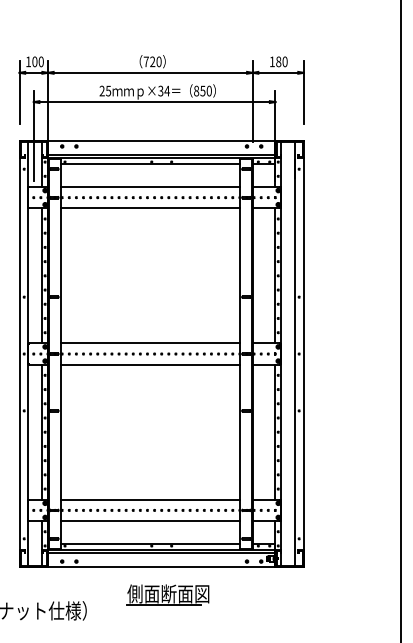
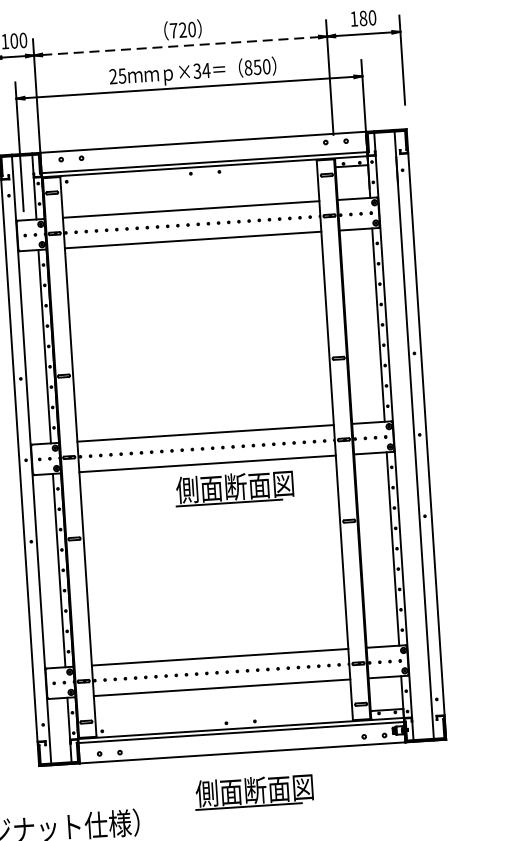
line: (150, 72) -> (180, 45), solid -> dashed
line: (149, 164) -> (187, 177), removed
part: (167, 382) -> (233, 487), added
line: (149, 543) -> (222, 719), removed

